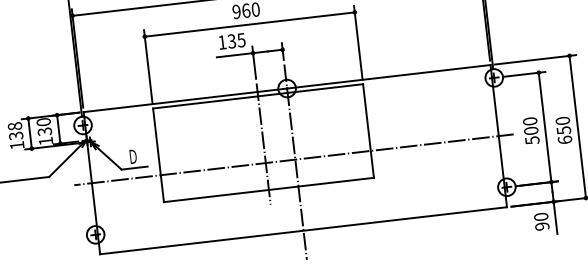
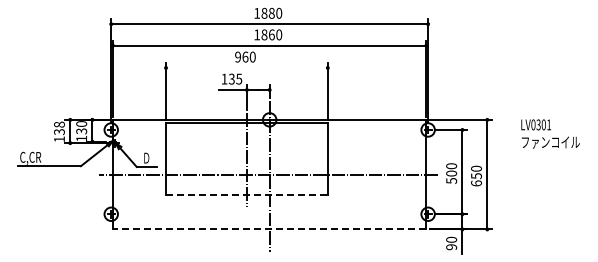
line: (249, 24) -> (246, 67), removed
line: (268, 190) -> (246, 195), solid -> dashed
line: (303, 230) -> (269, 229), solid -> dashed

